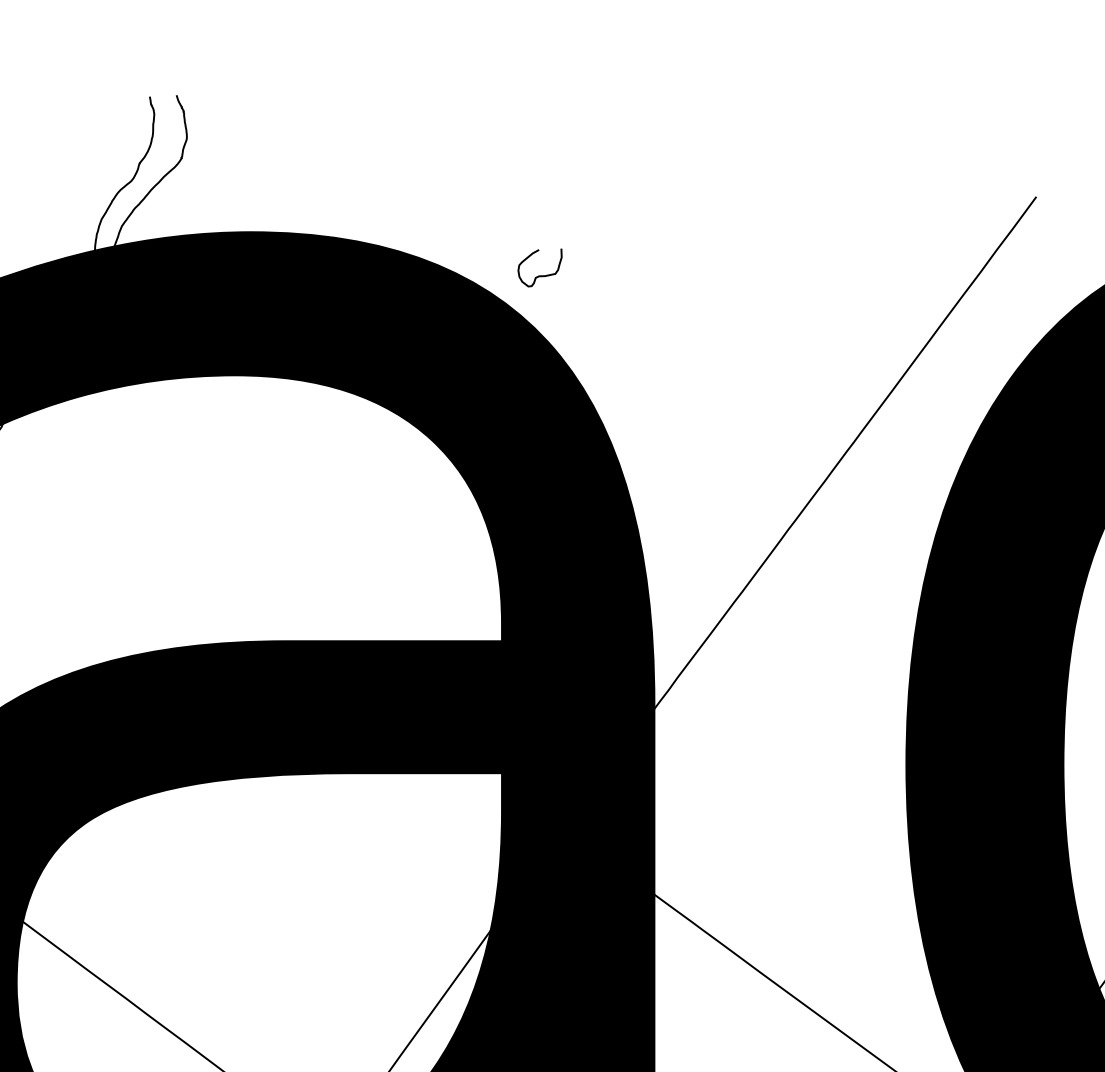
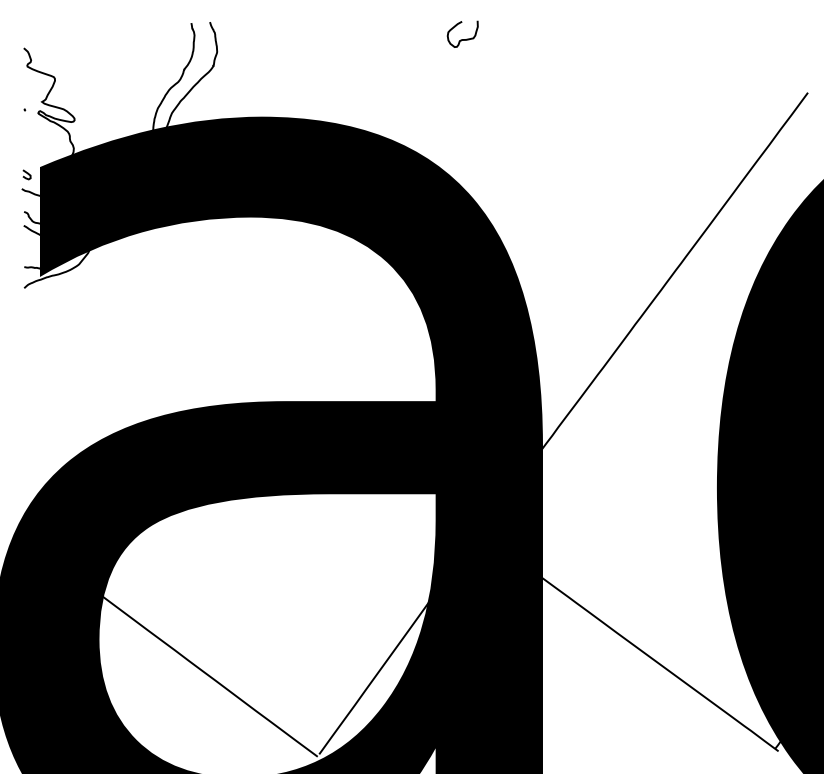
curve: (539, 275) -> (462, 39), moved

